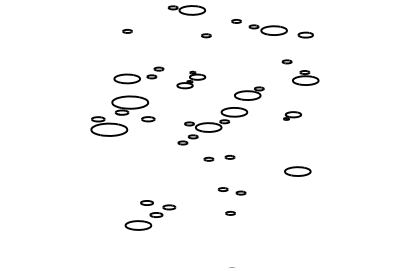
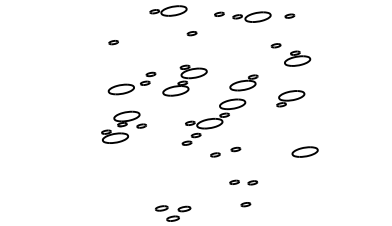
part: (305, 34) -> (289, 15), size x0.62
part: (191, 79) -> (184, 79), size x1.67
part: (292, 115) -> (290, 97), size x1.67
part: (122, 116) -> (123, 127), size x0.71

